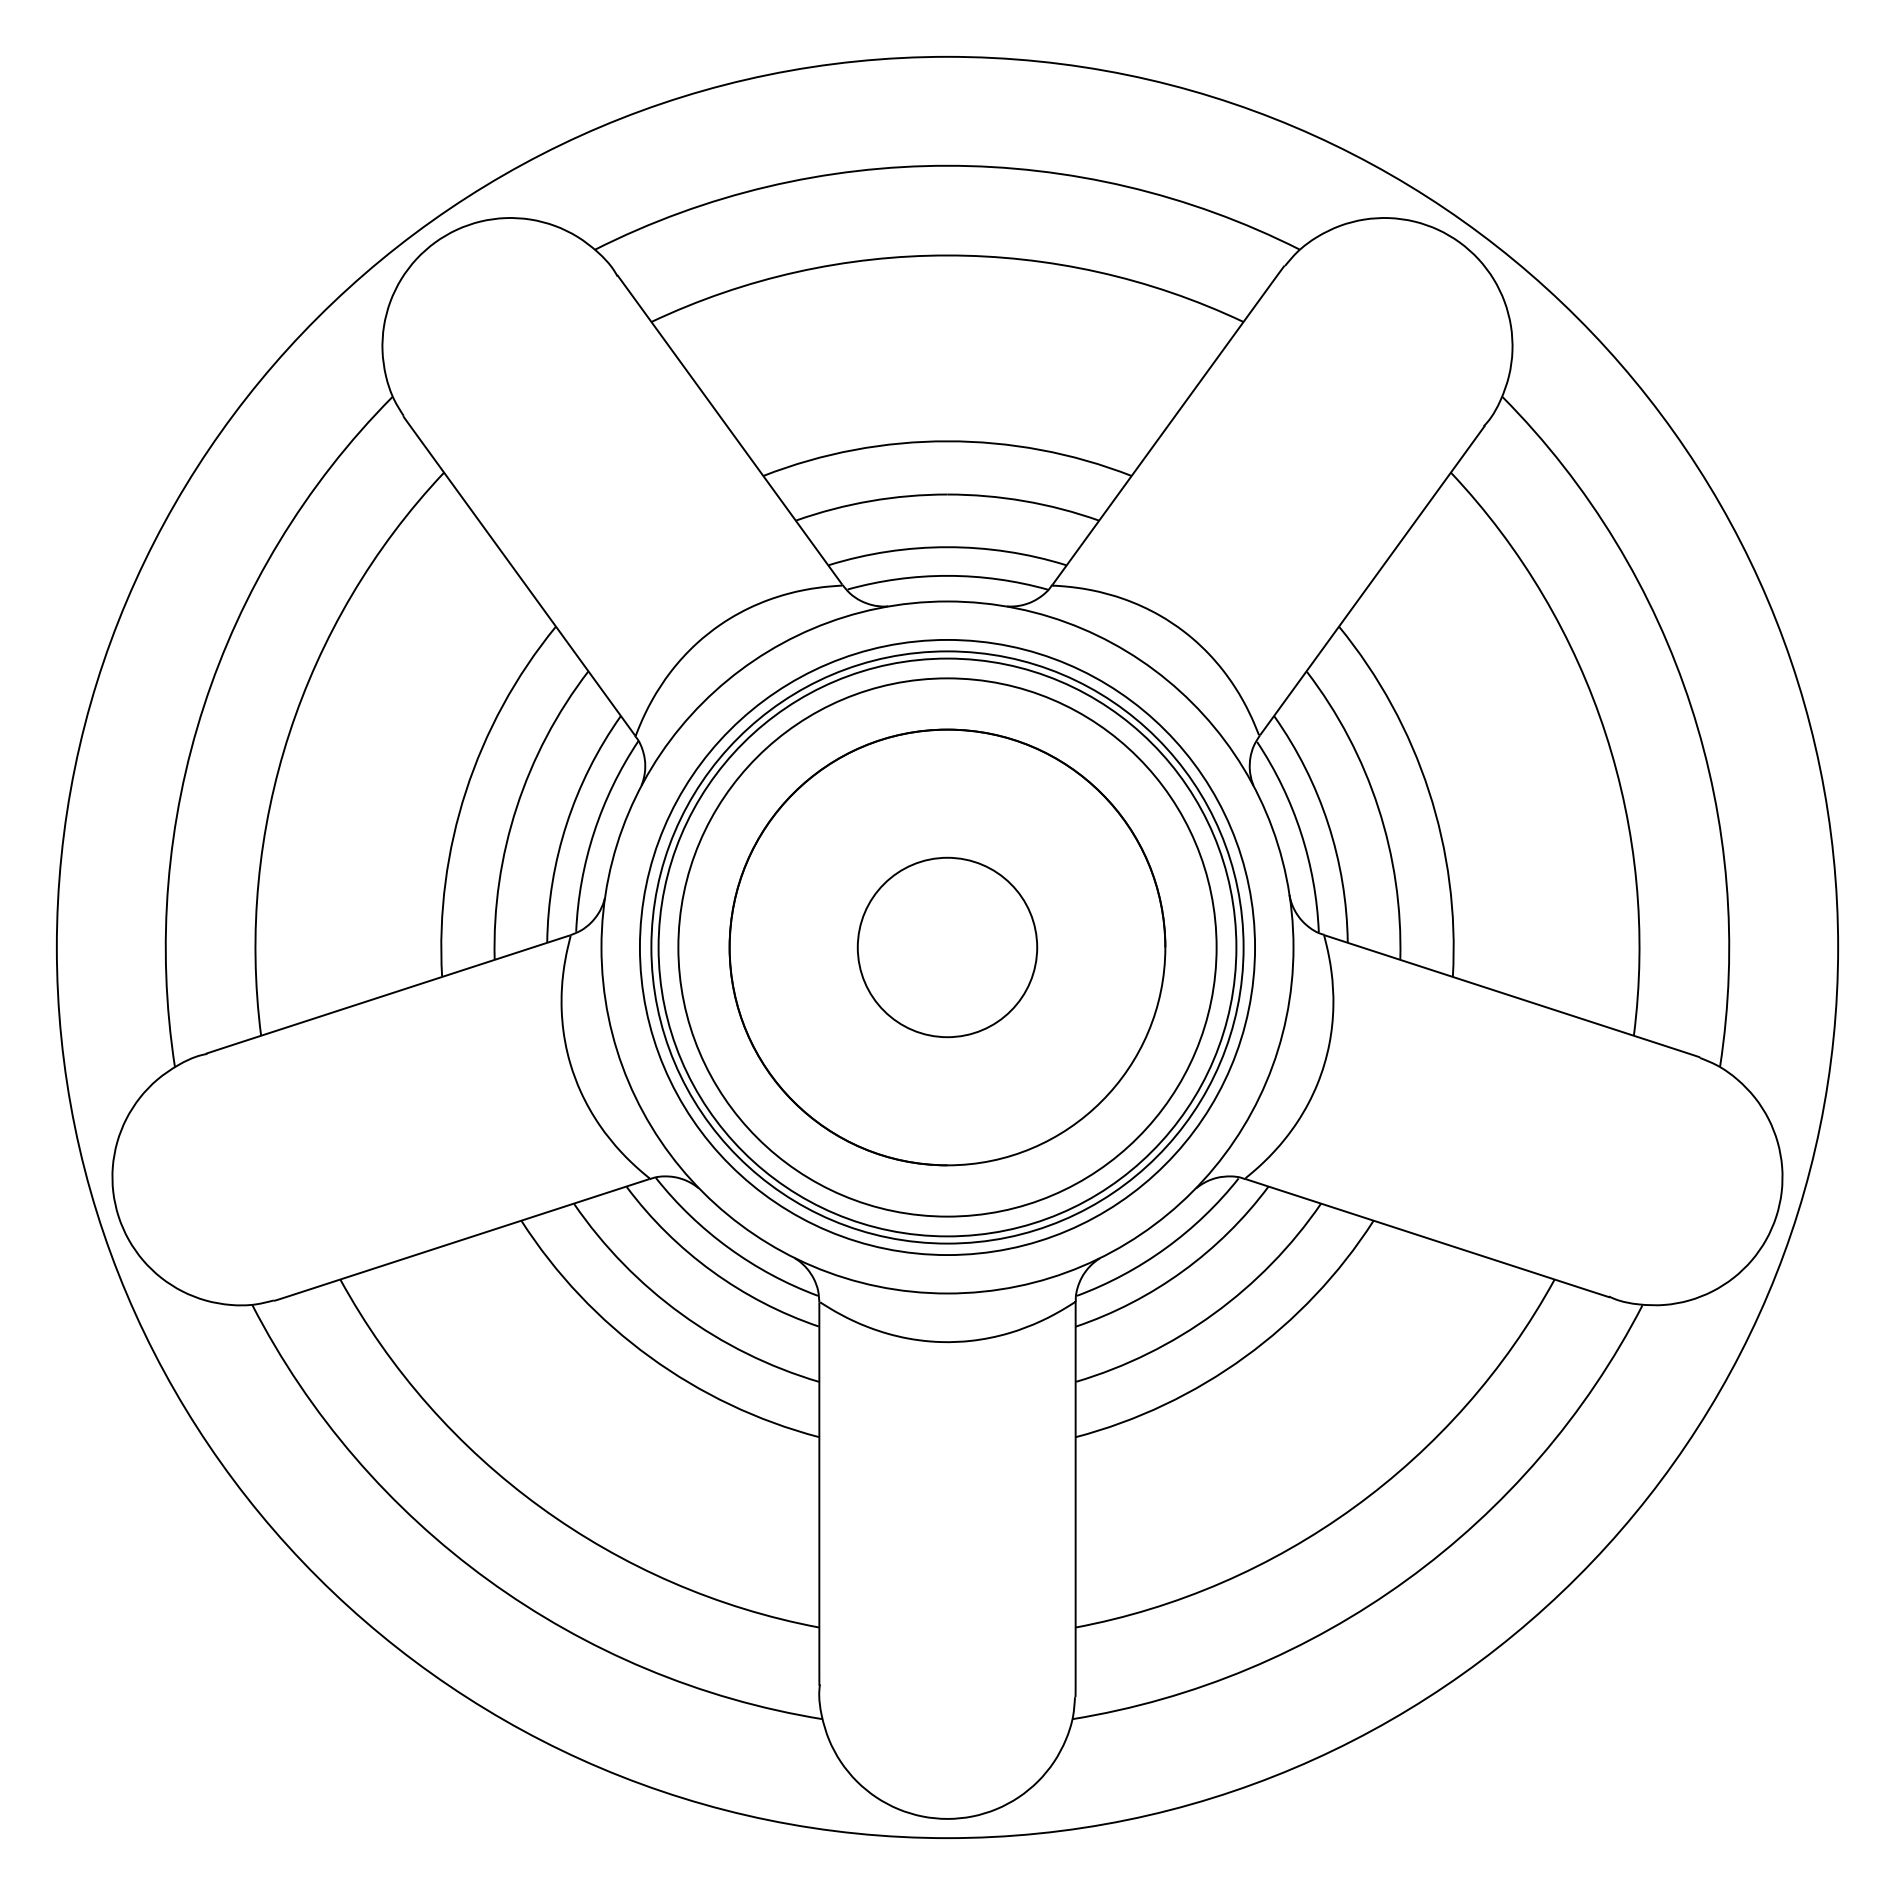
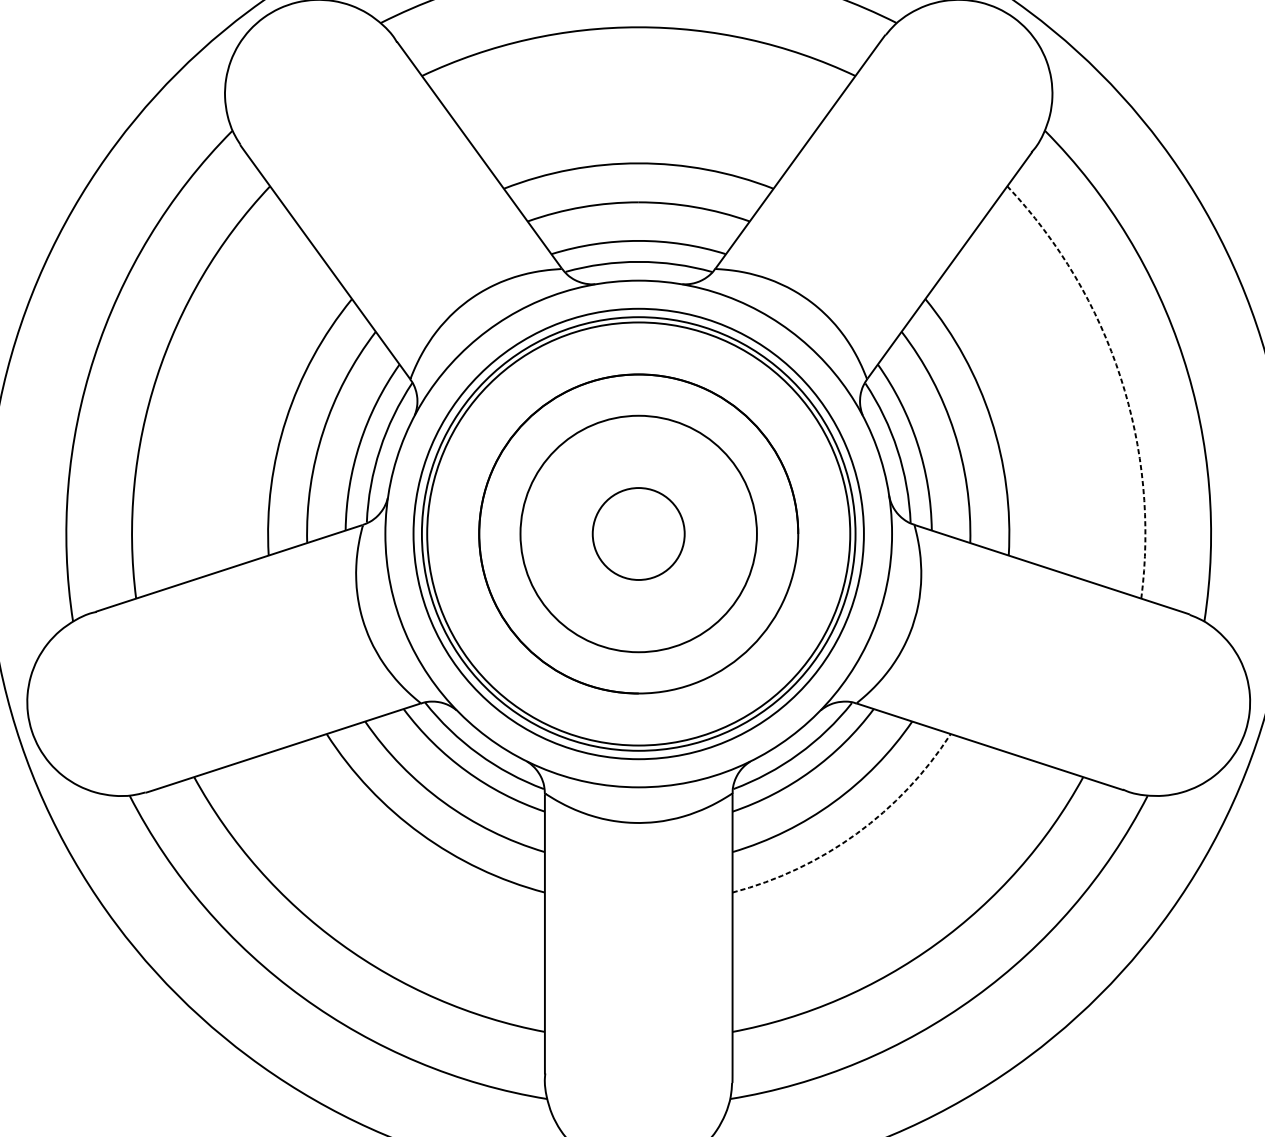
arc: (1605, 733) -> (1120, 377), solid -> dashed
circle: (947, 947) -> (638, 534), size x0.6
circle: (947, 947) -> (638, 534), size x0.7
arc: (1245, 1357) -> (856, 834), solid -> dashed

